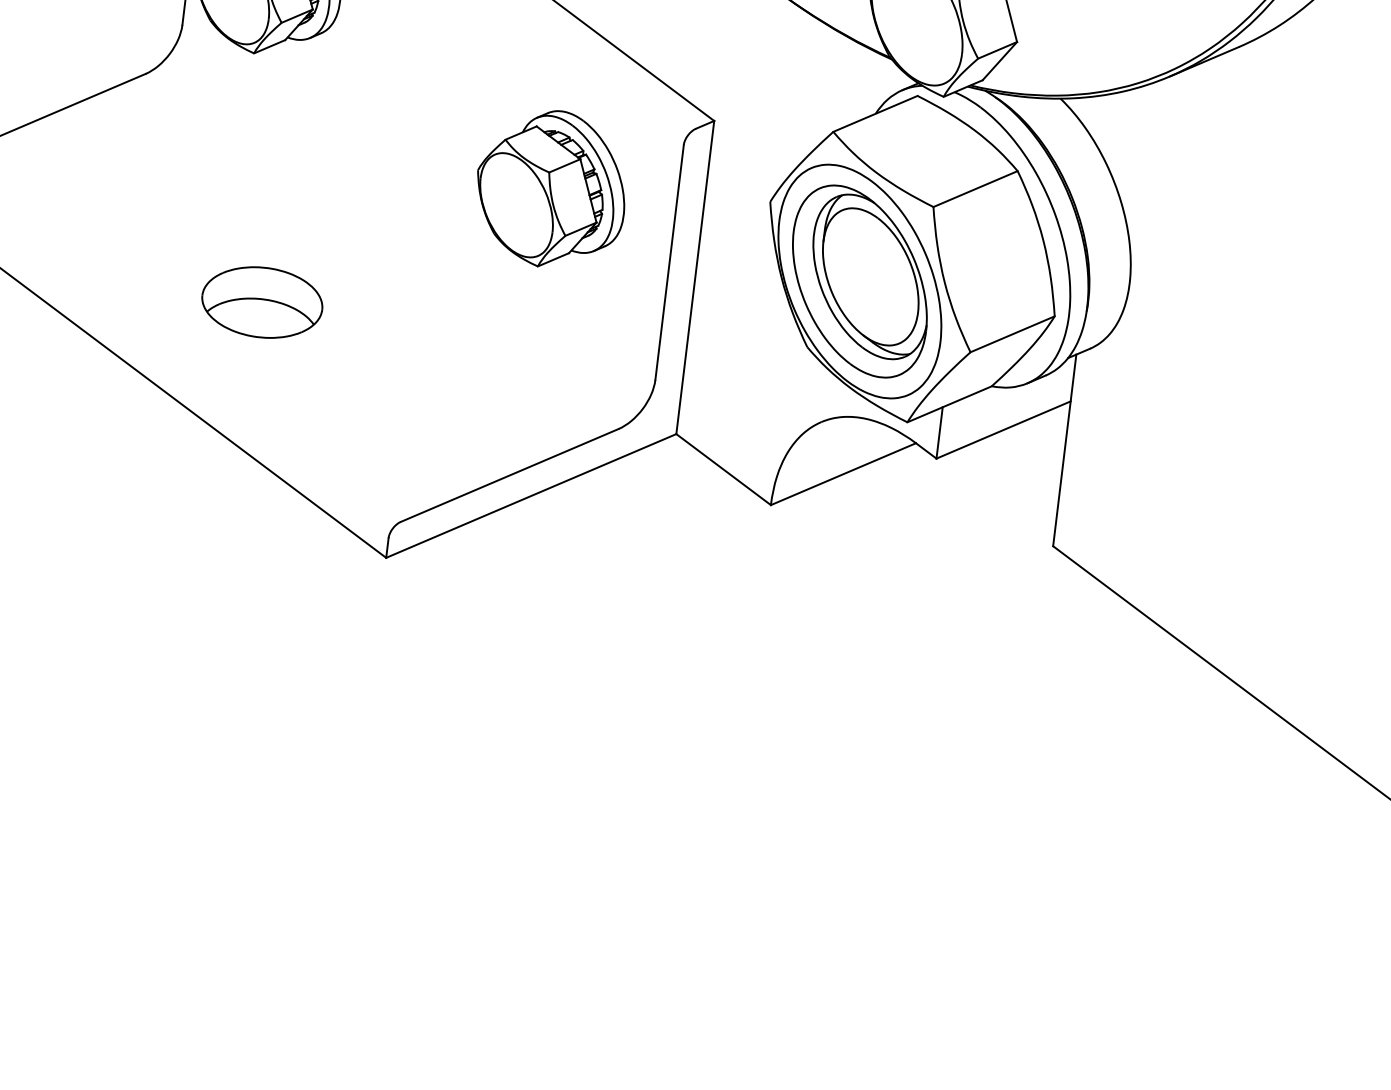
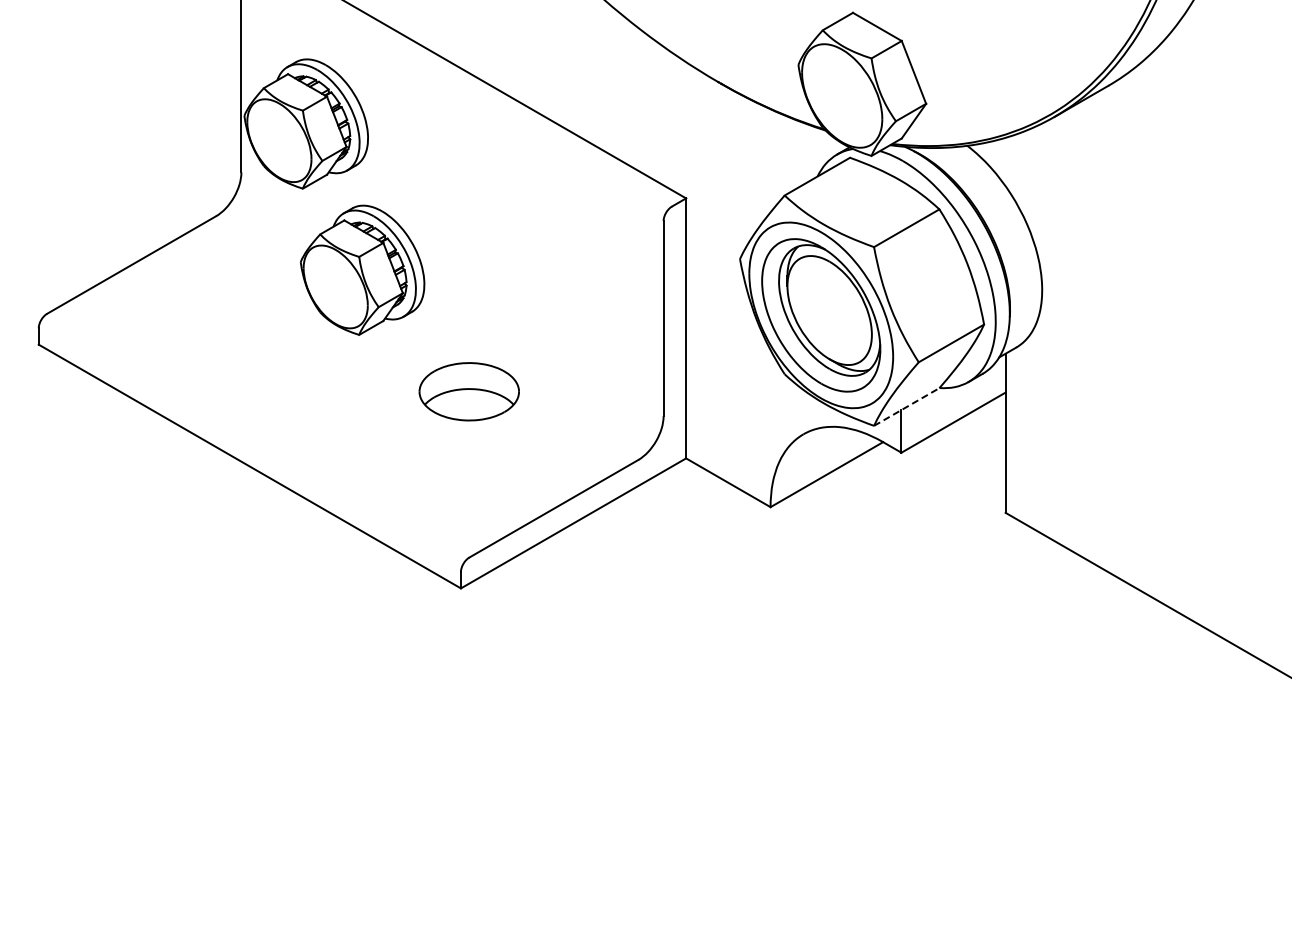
part: (551, 188) -> (362, 269), moved
part: (261, 302) -> (468, 391), moved
line: (949, 404) -> (906, 407), solid -> dashed

